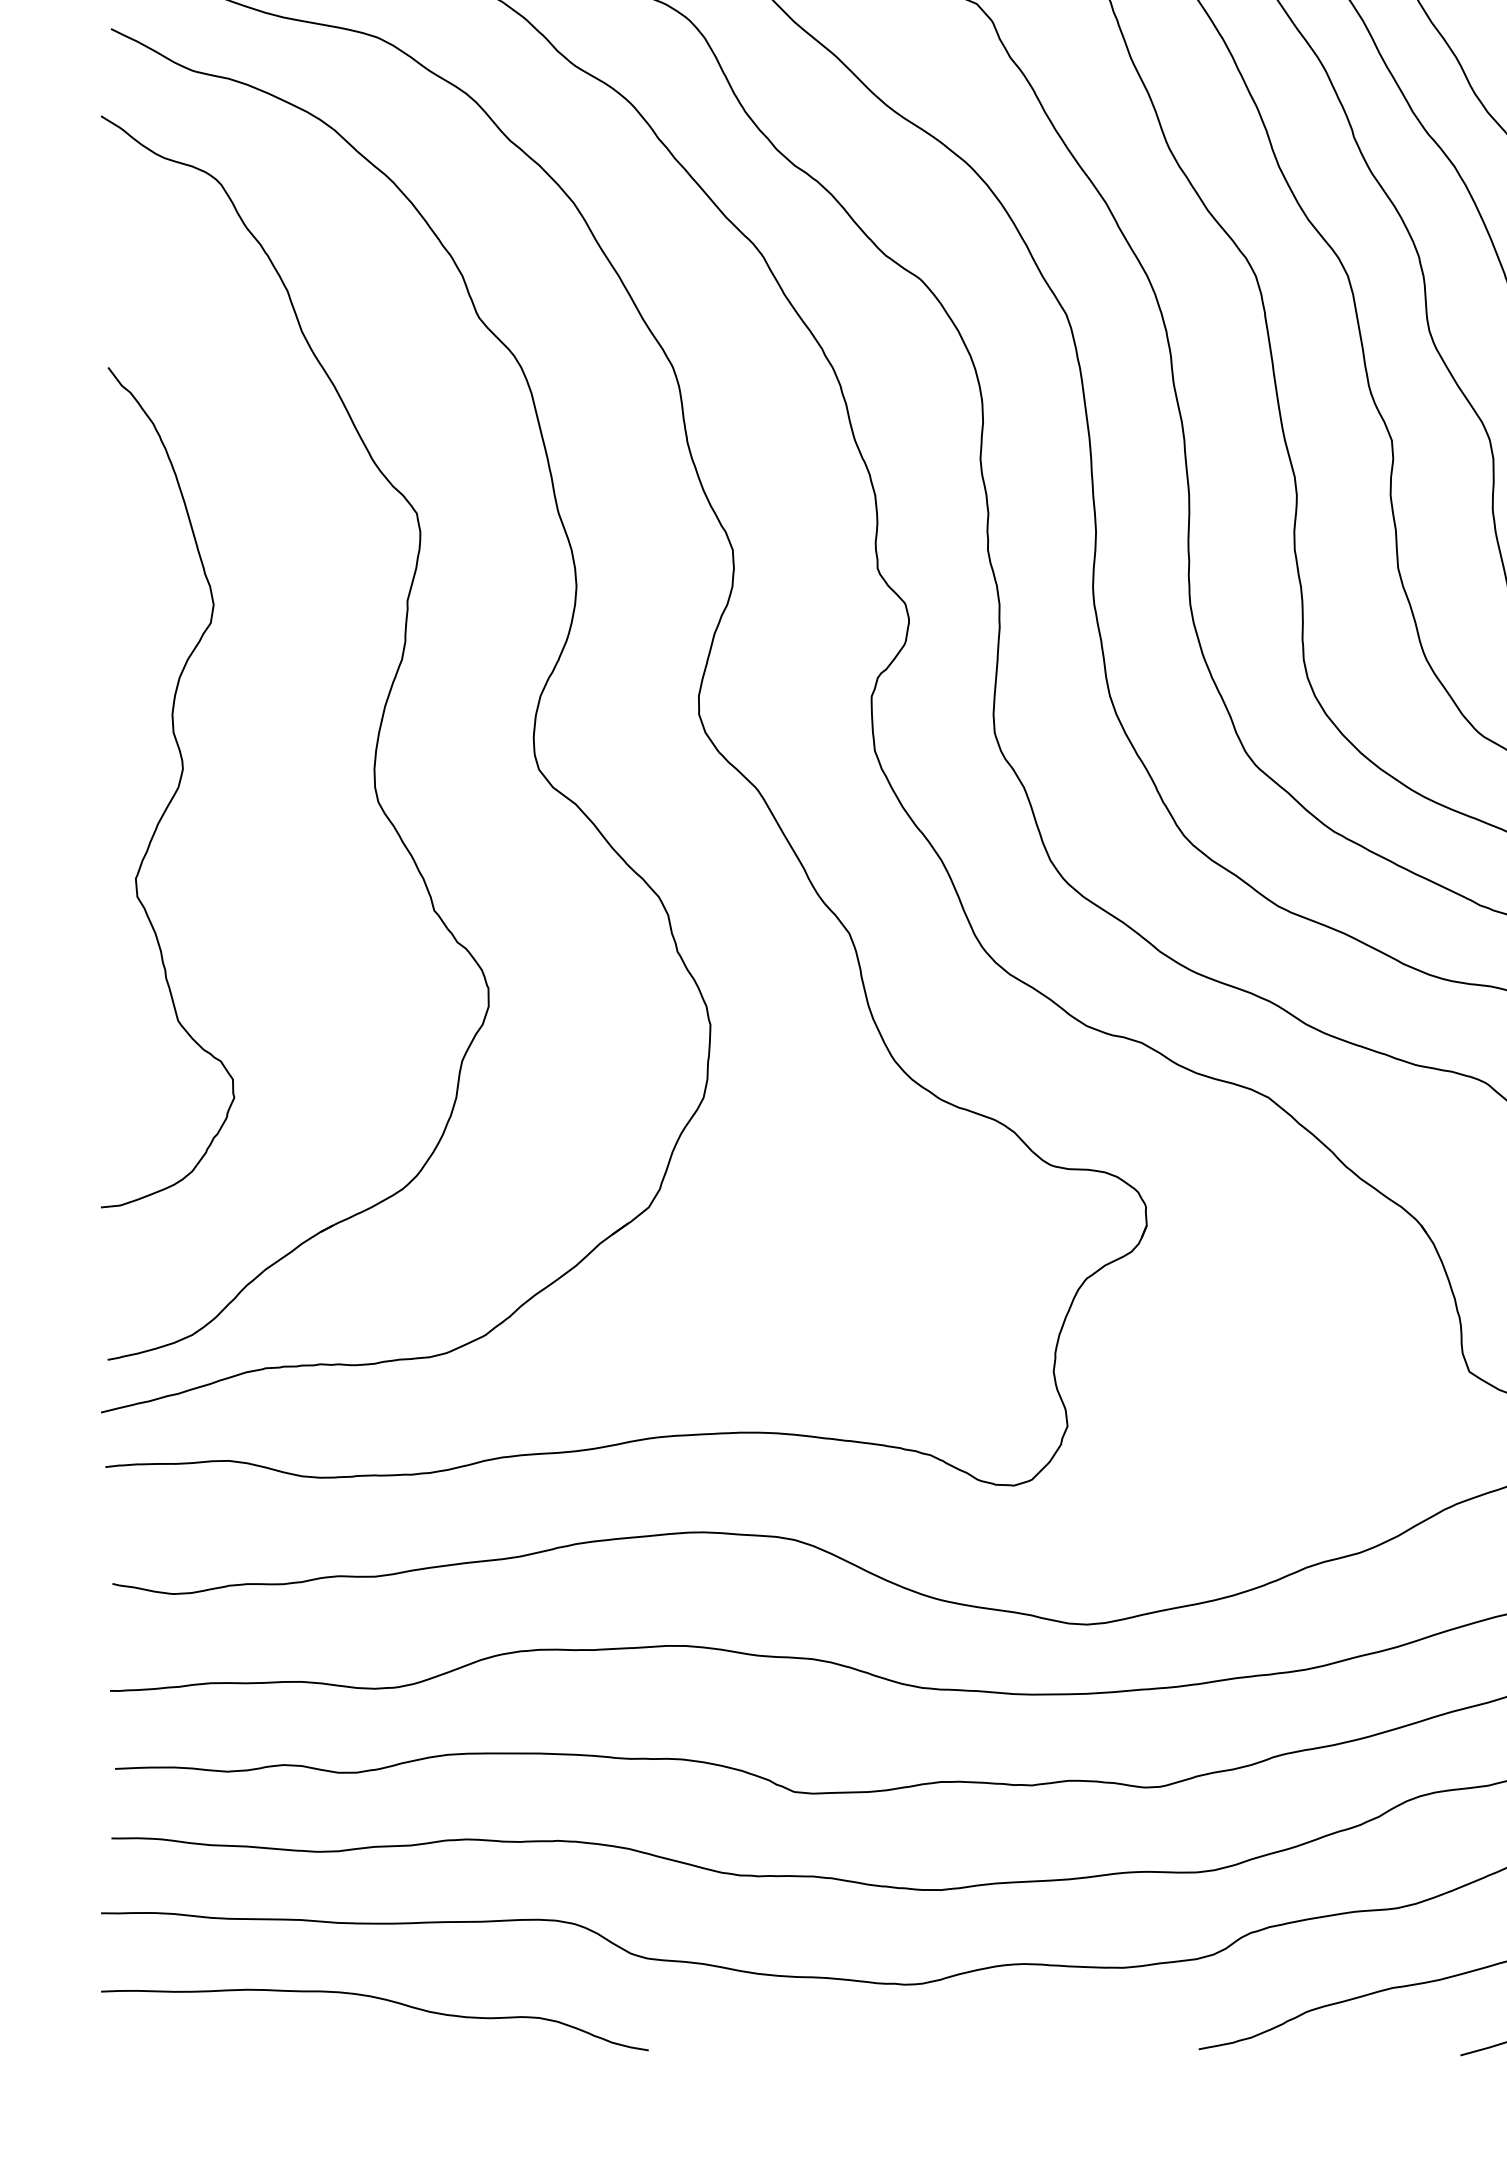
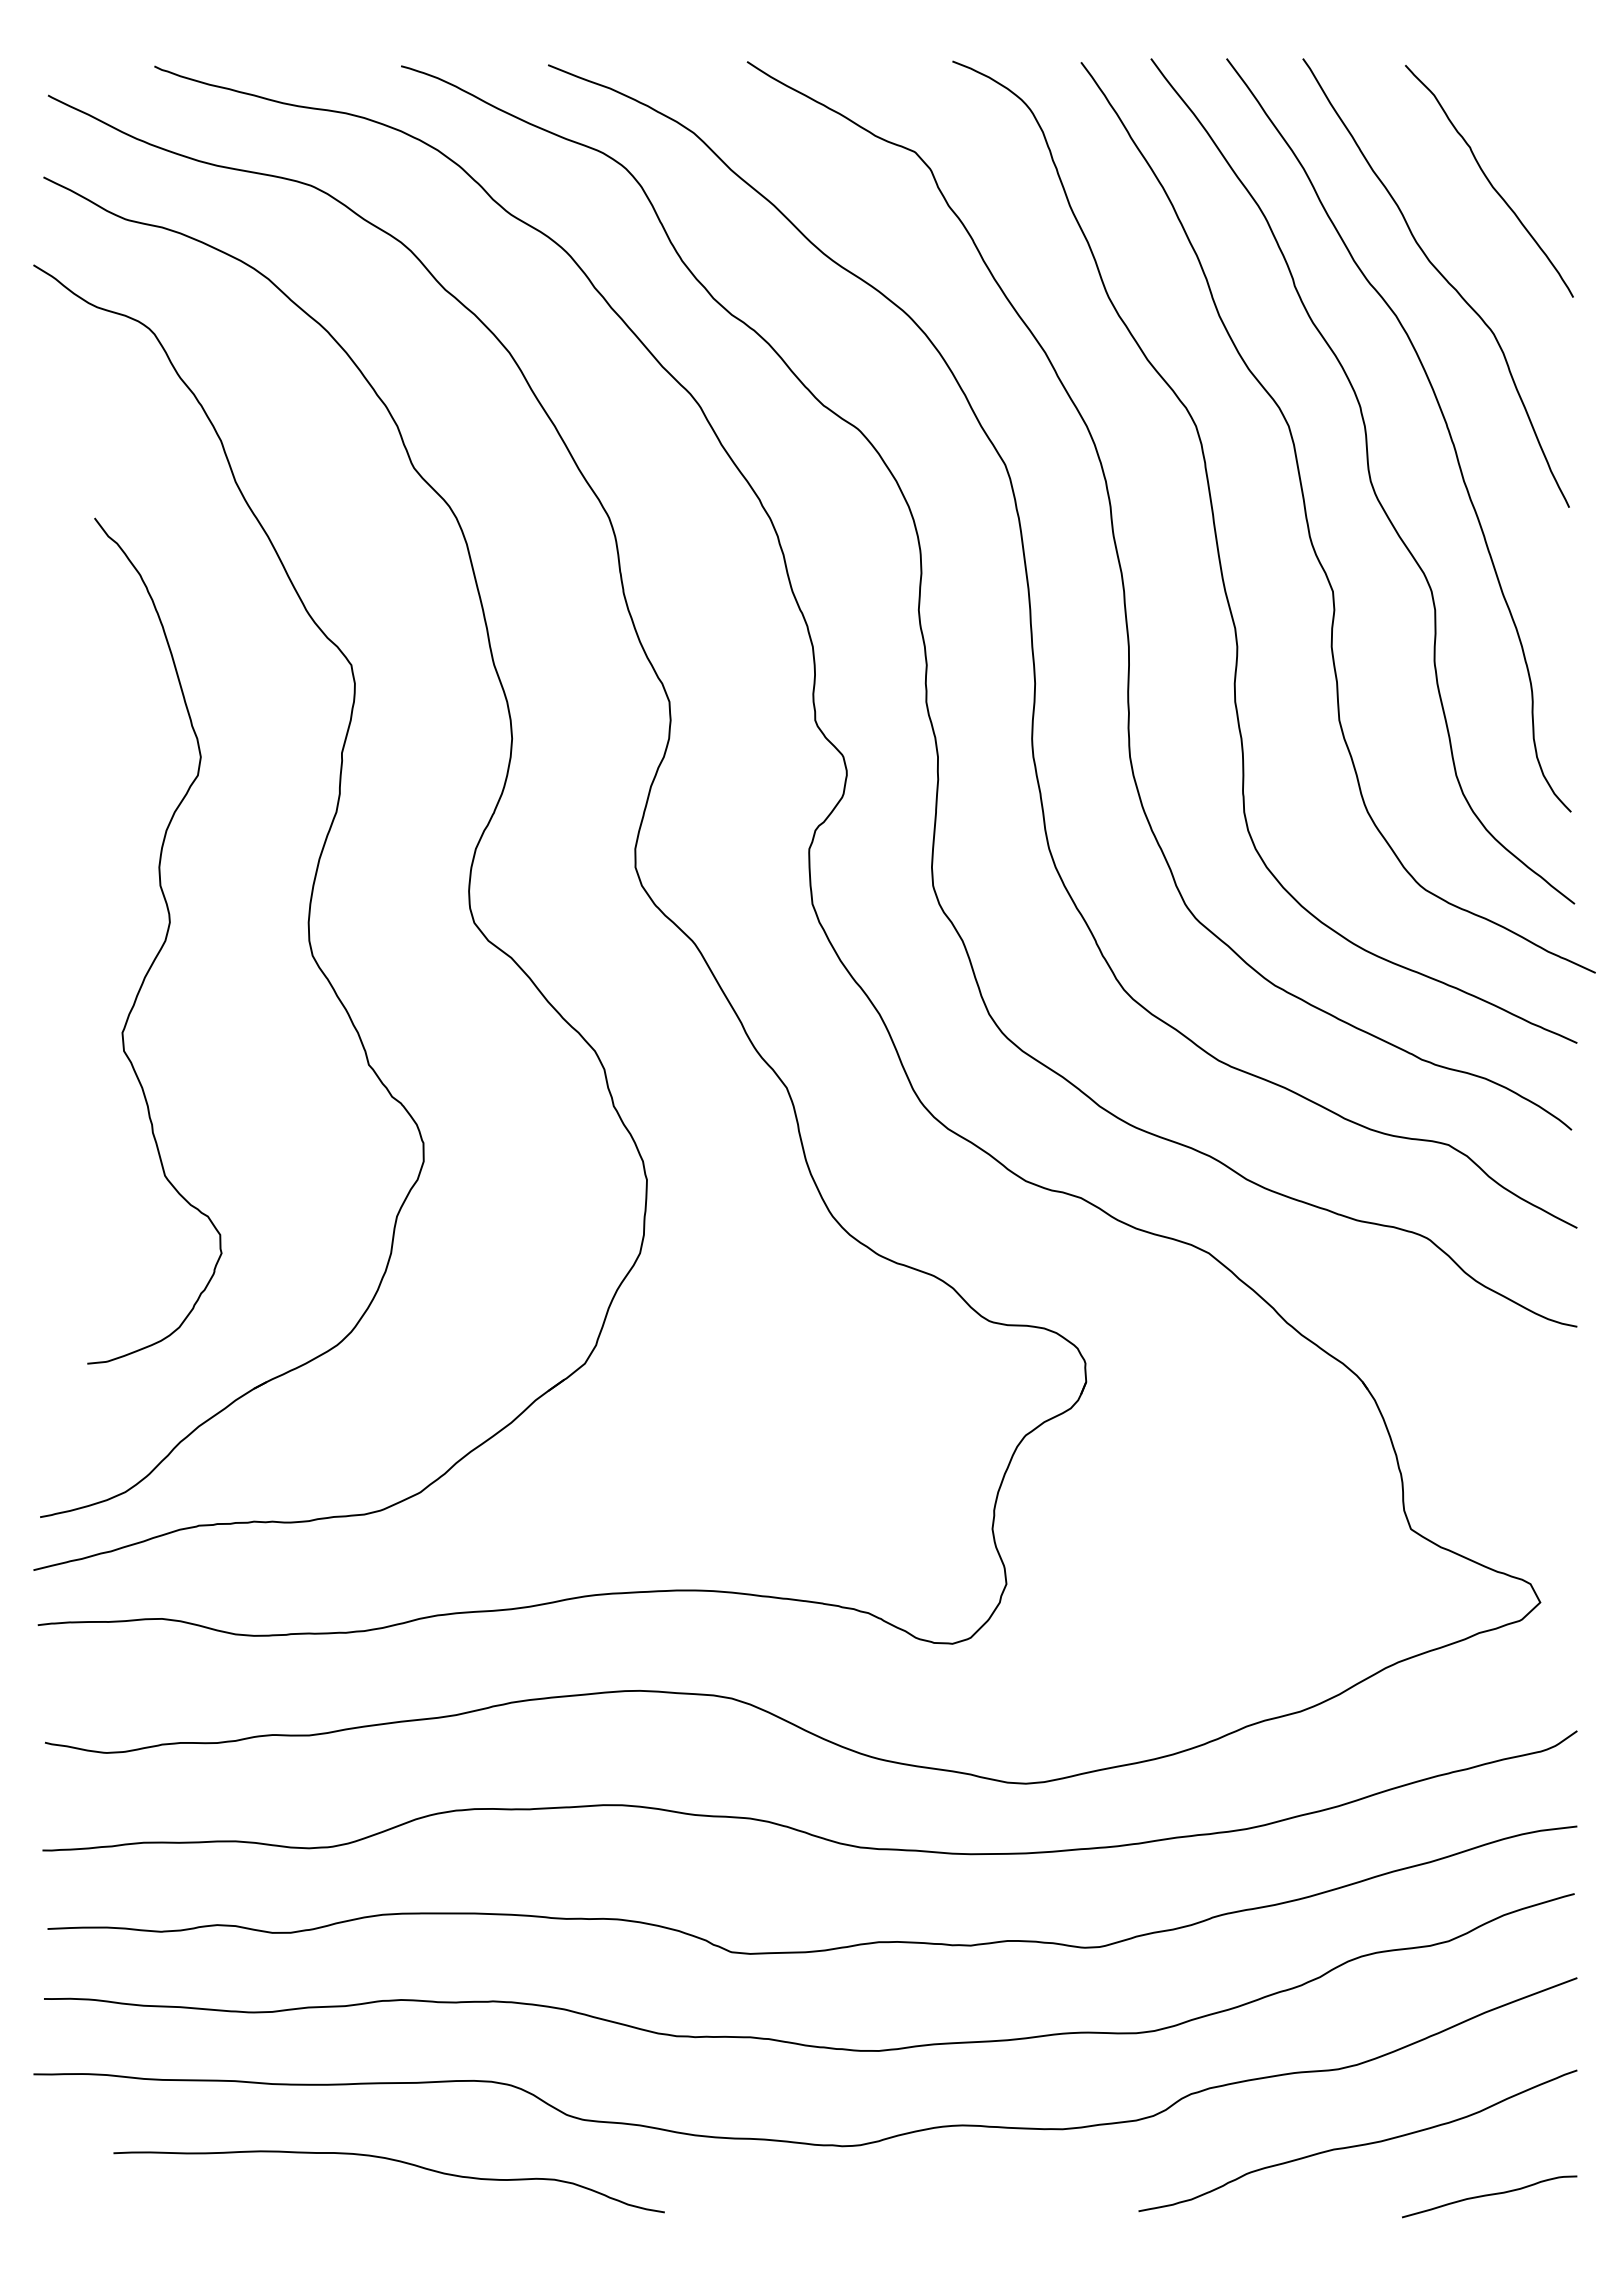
curve: (175, 790) -> (162, 943), moved
curve: (376, 1998) -> (390, 2160), moved

